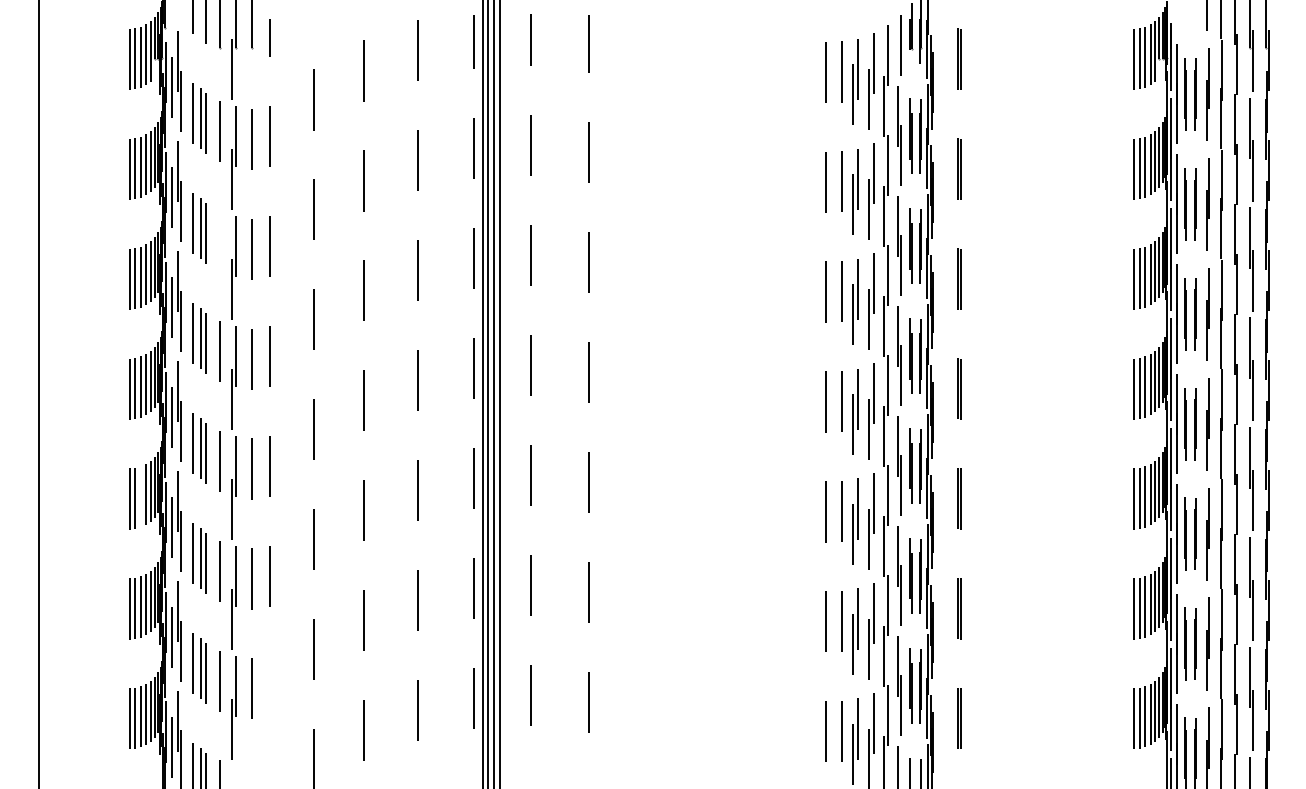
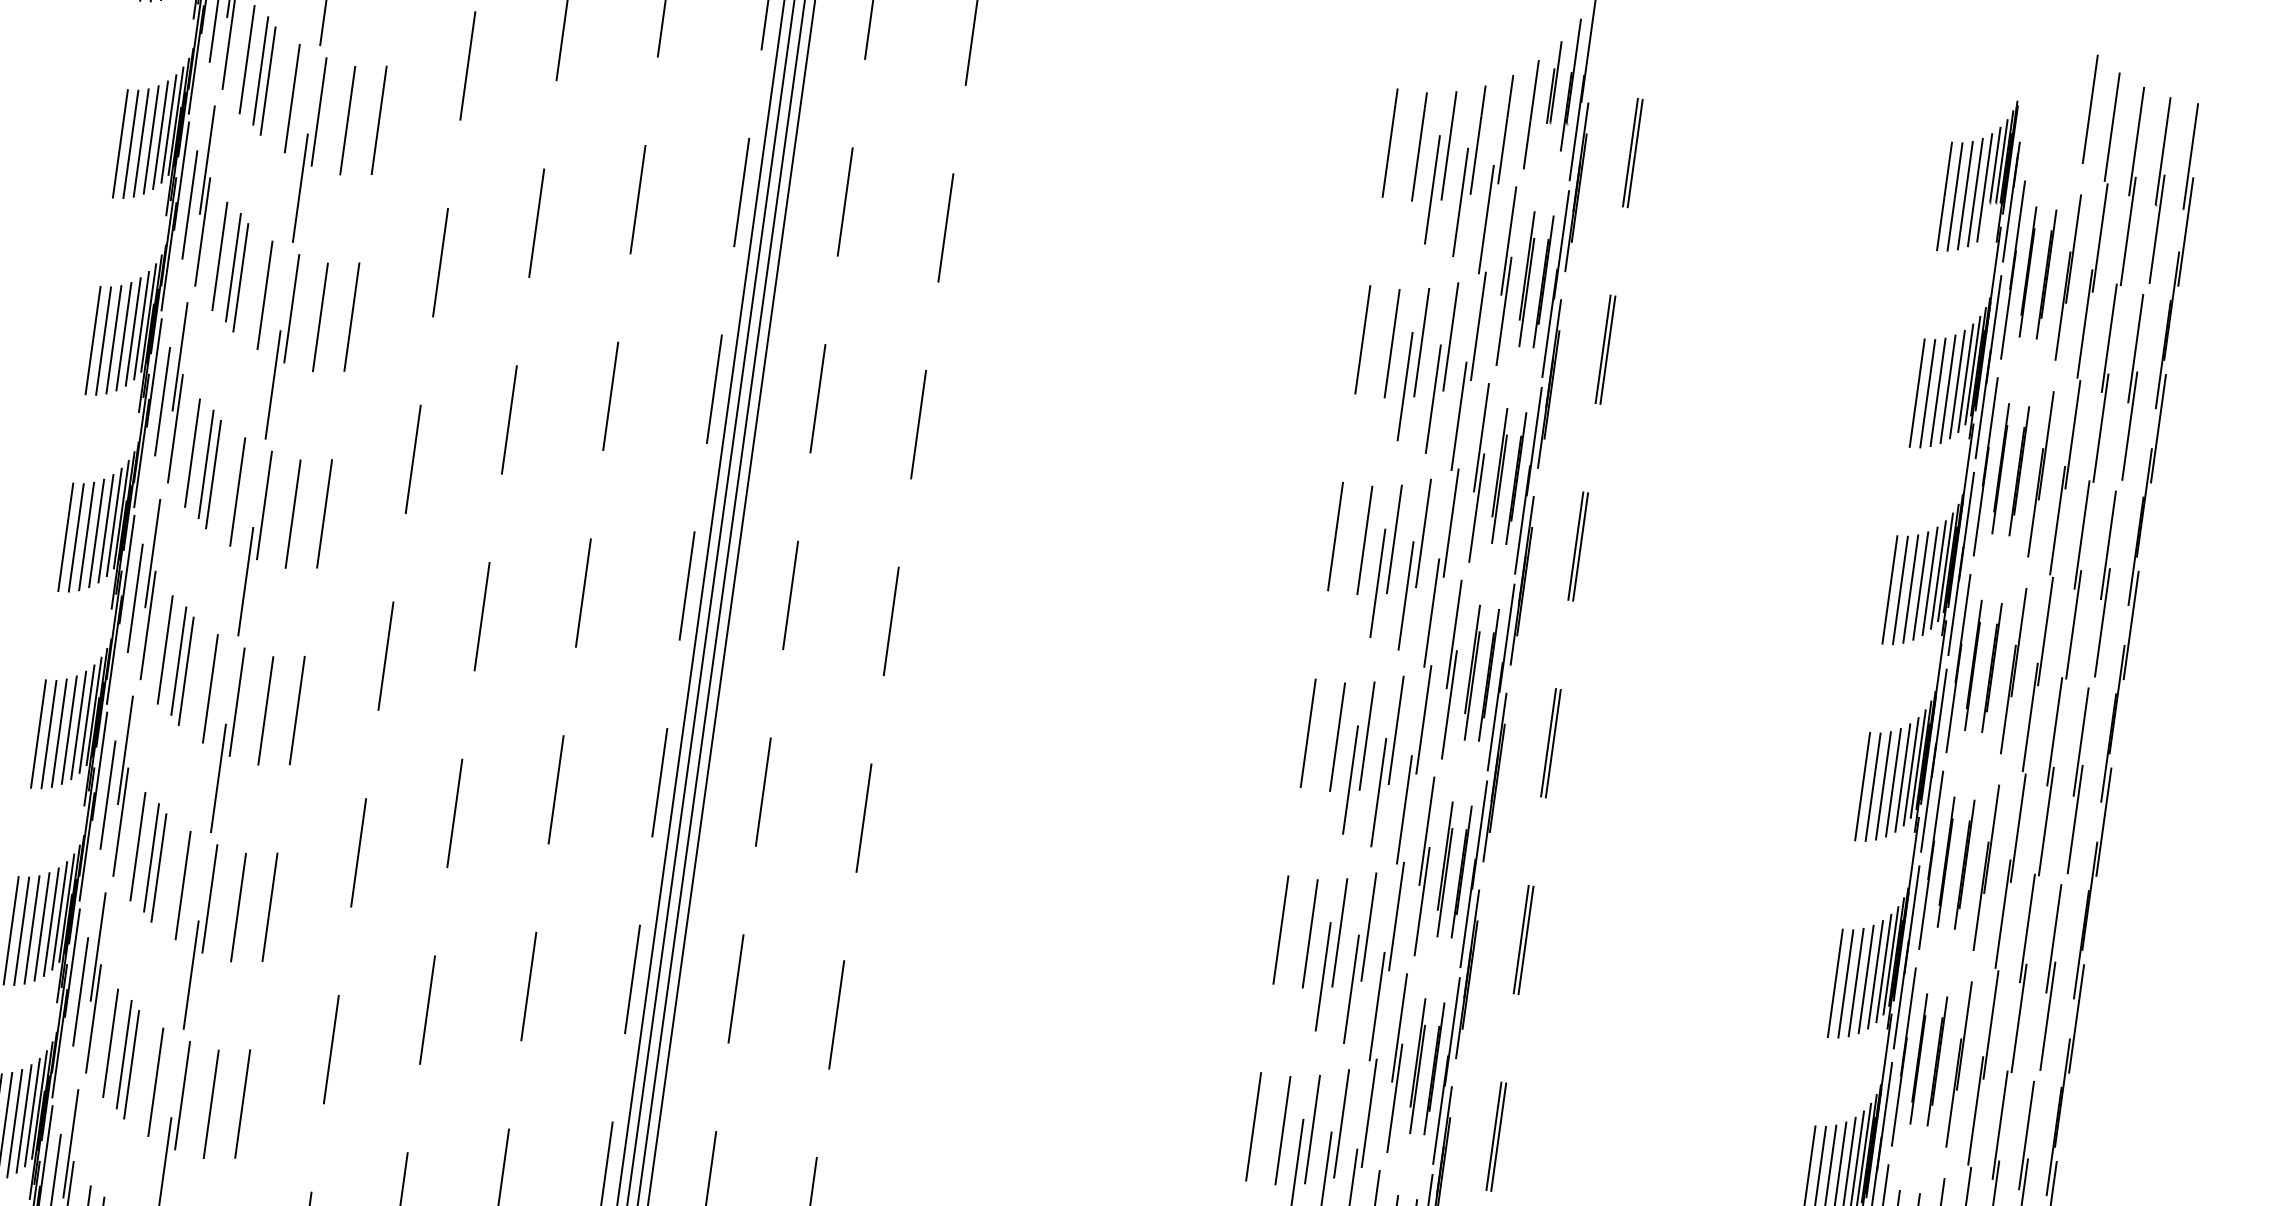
line: (219, 241) -> (263, 295), added
line: (140, 496) -> (58, 732), added
line: (269, 685) -> (242, 1102), added

